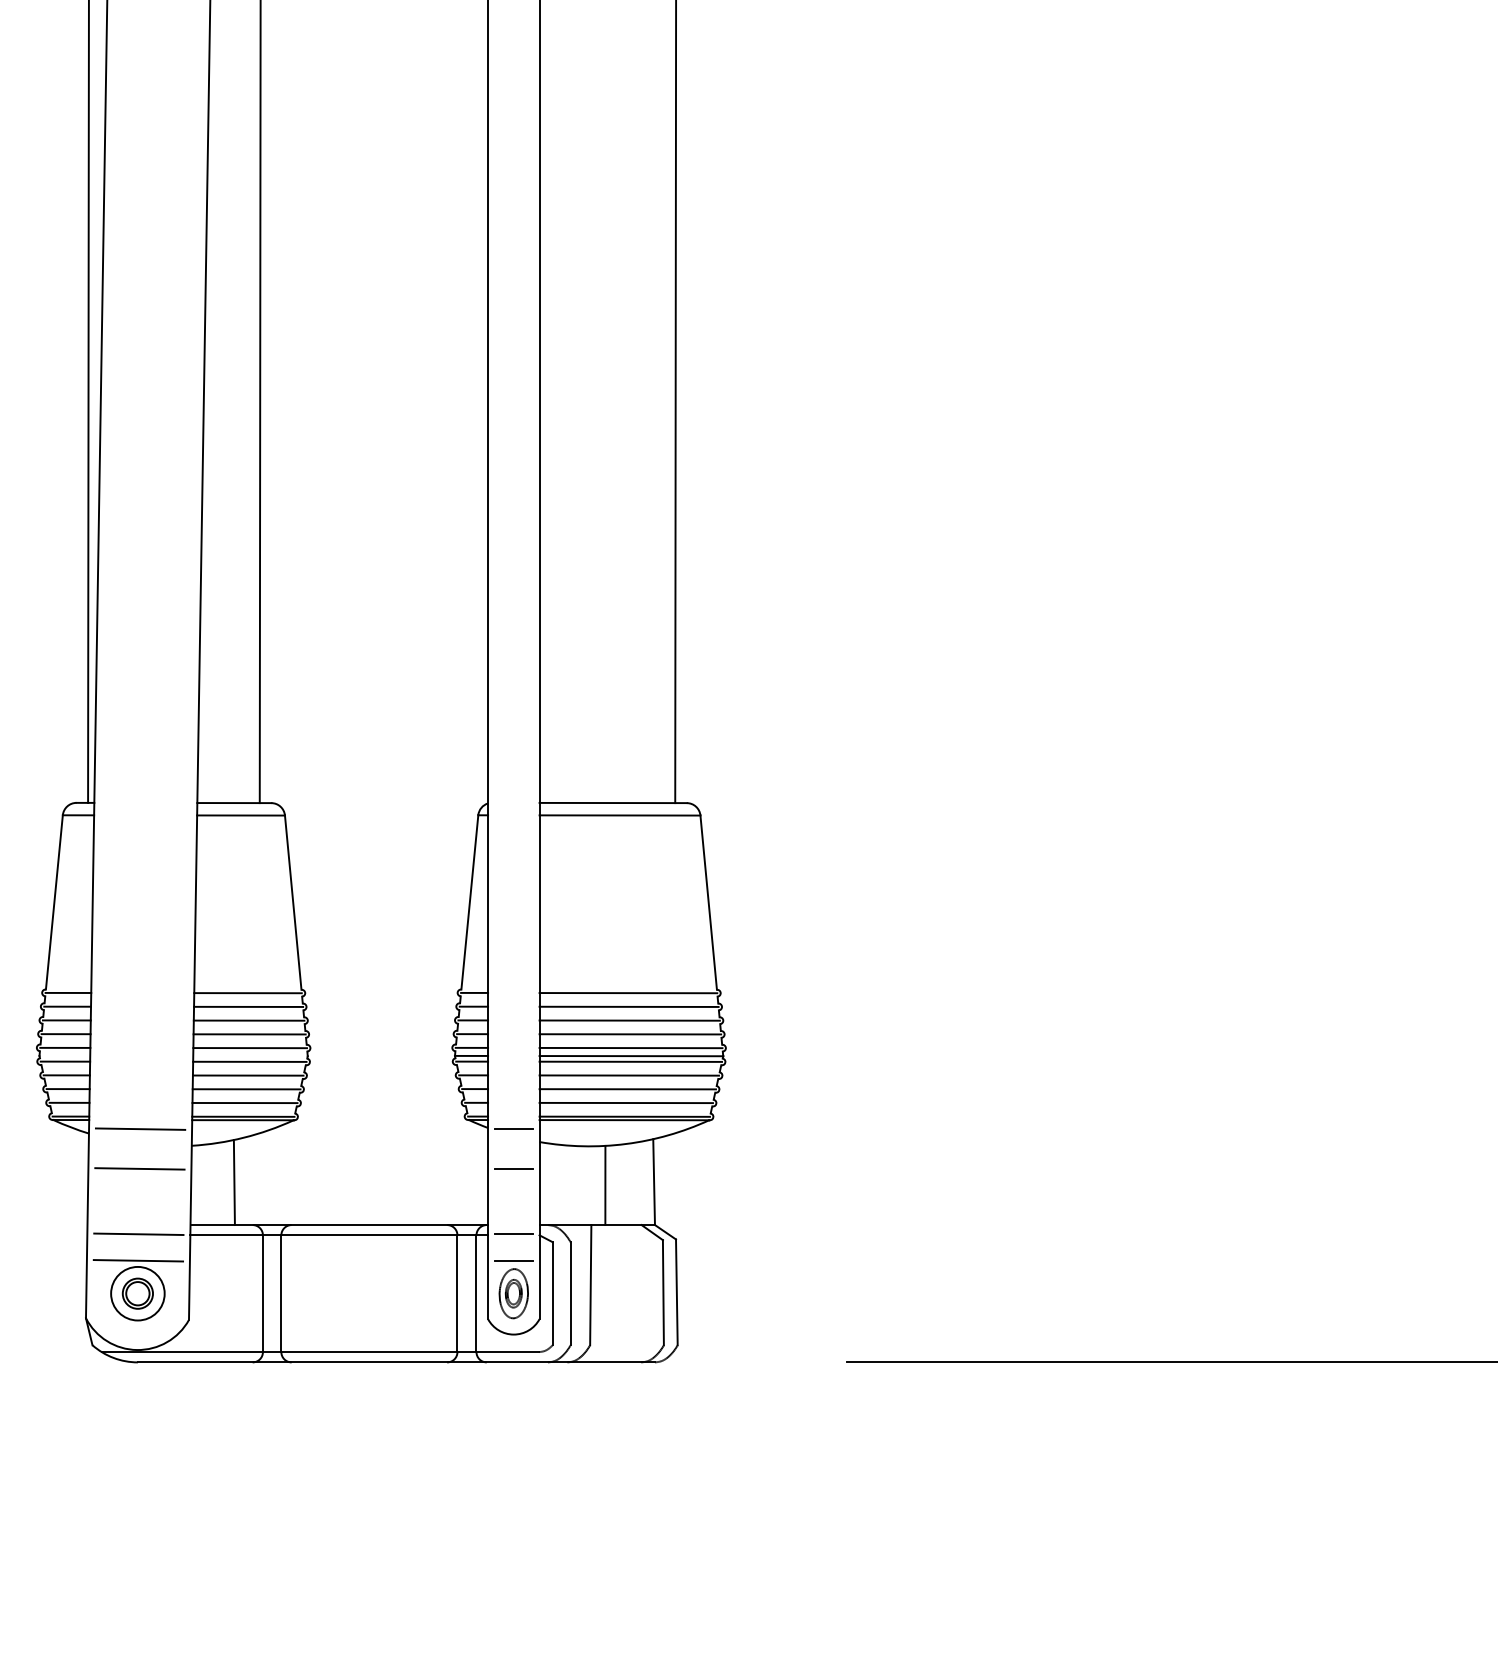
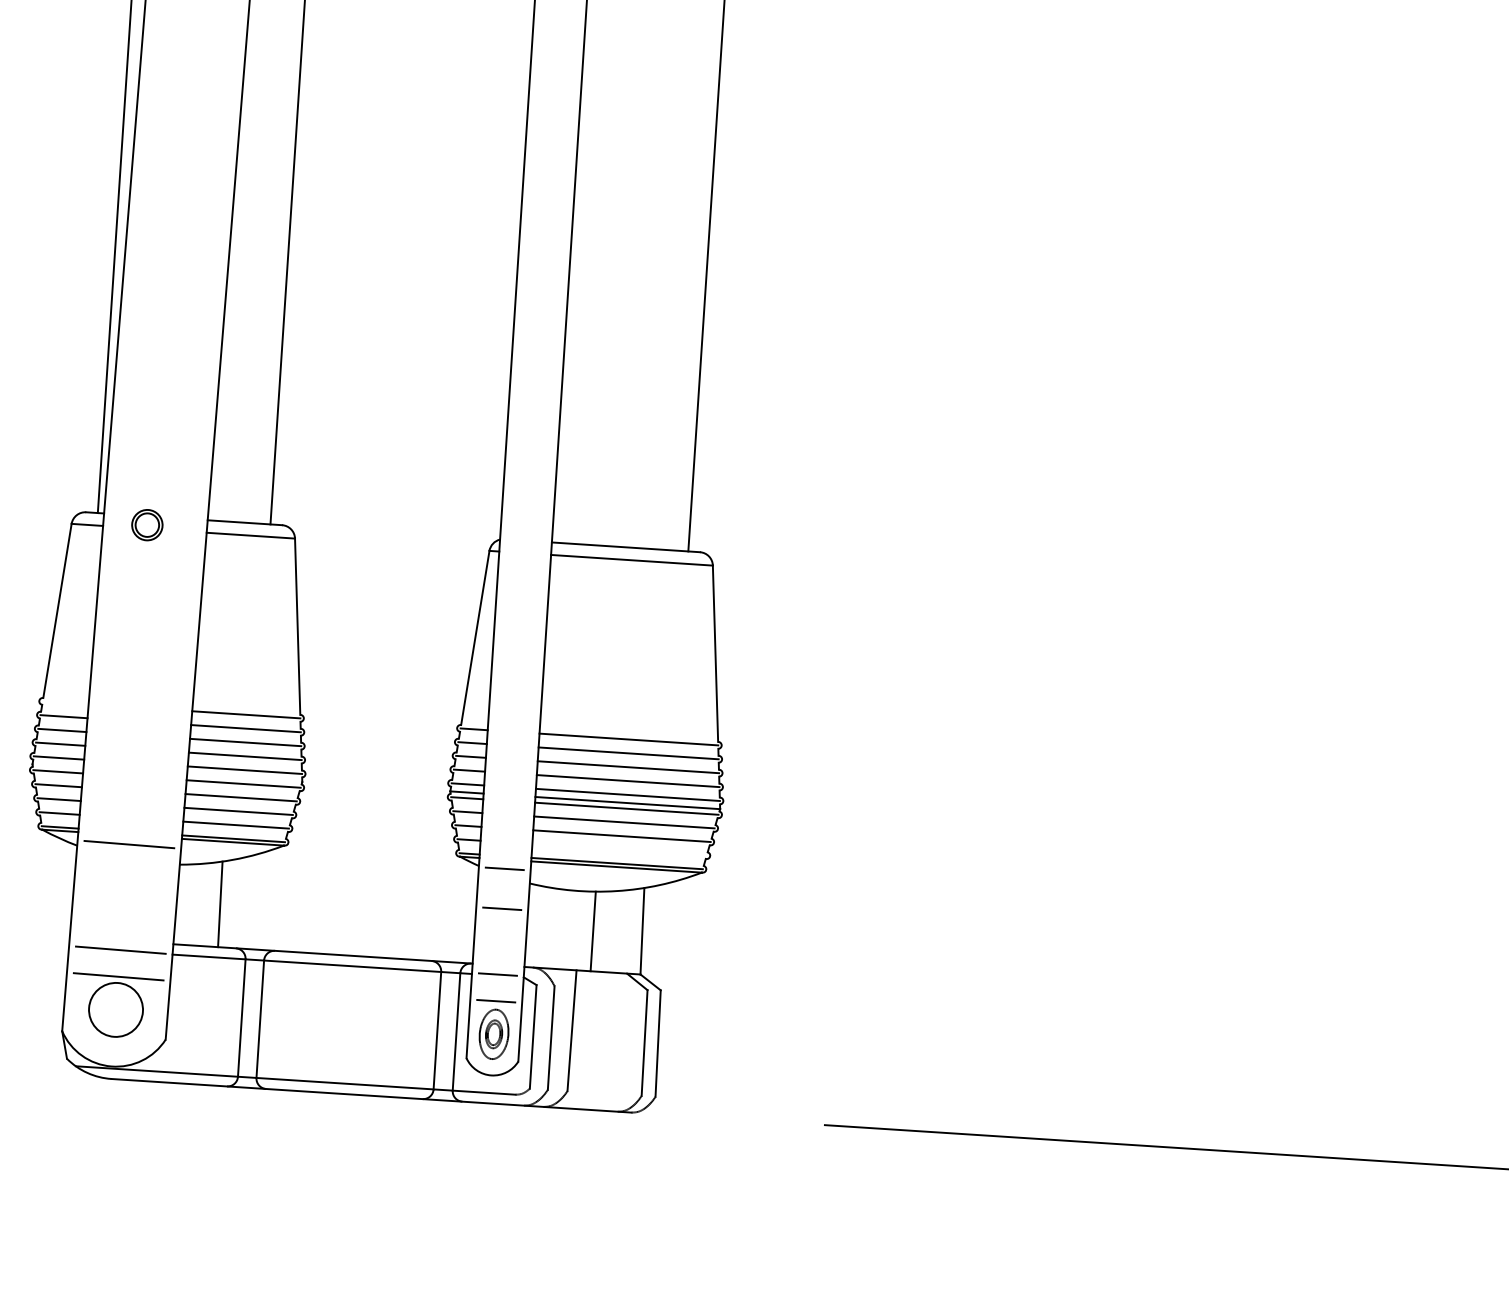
line: (68, 992) -> (65, 702), removed
line: (625, 1102) -> (618, 849), removed
line: (139, 1168) -> (125, 884), removed
part: (137, 1293) -> (146, 524), moved

